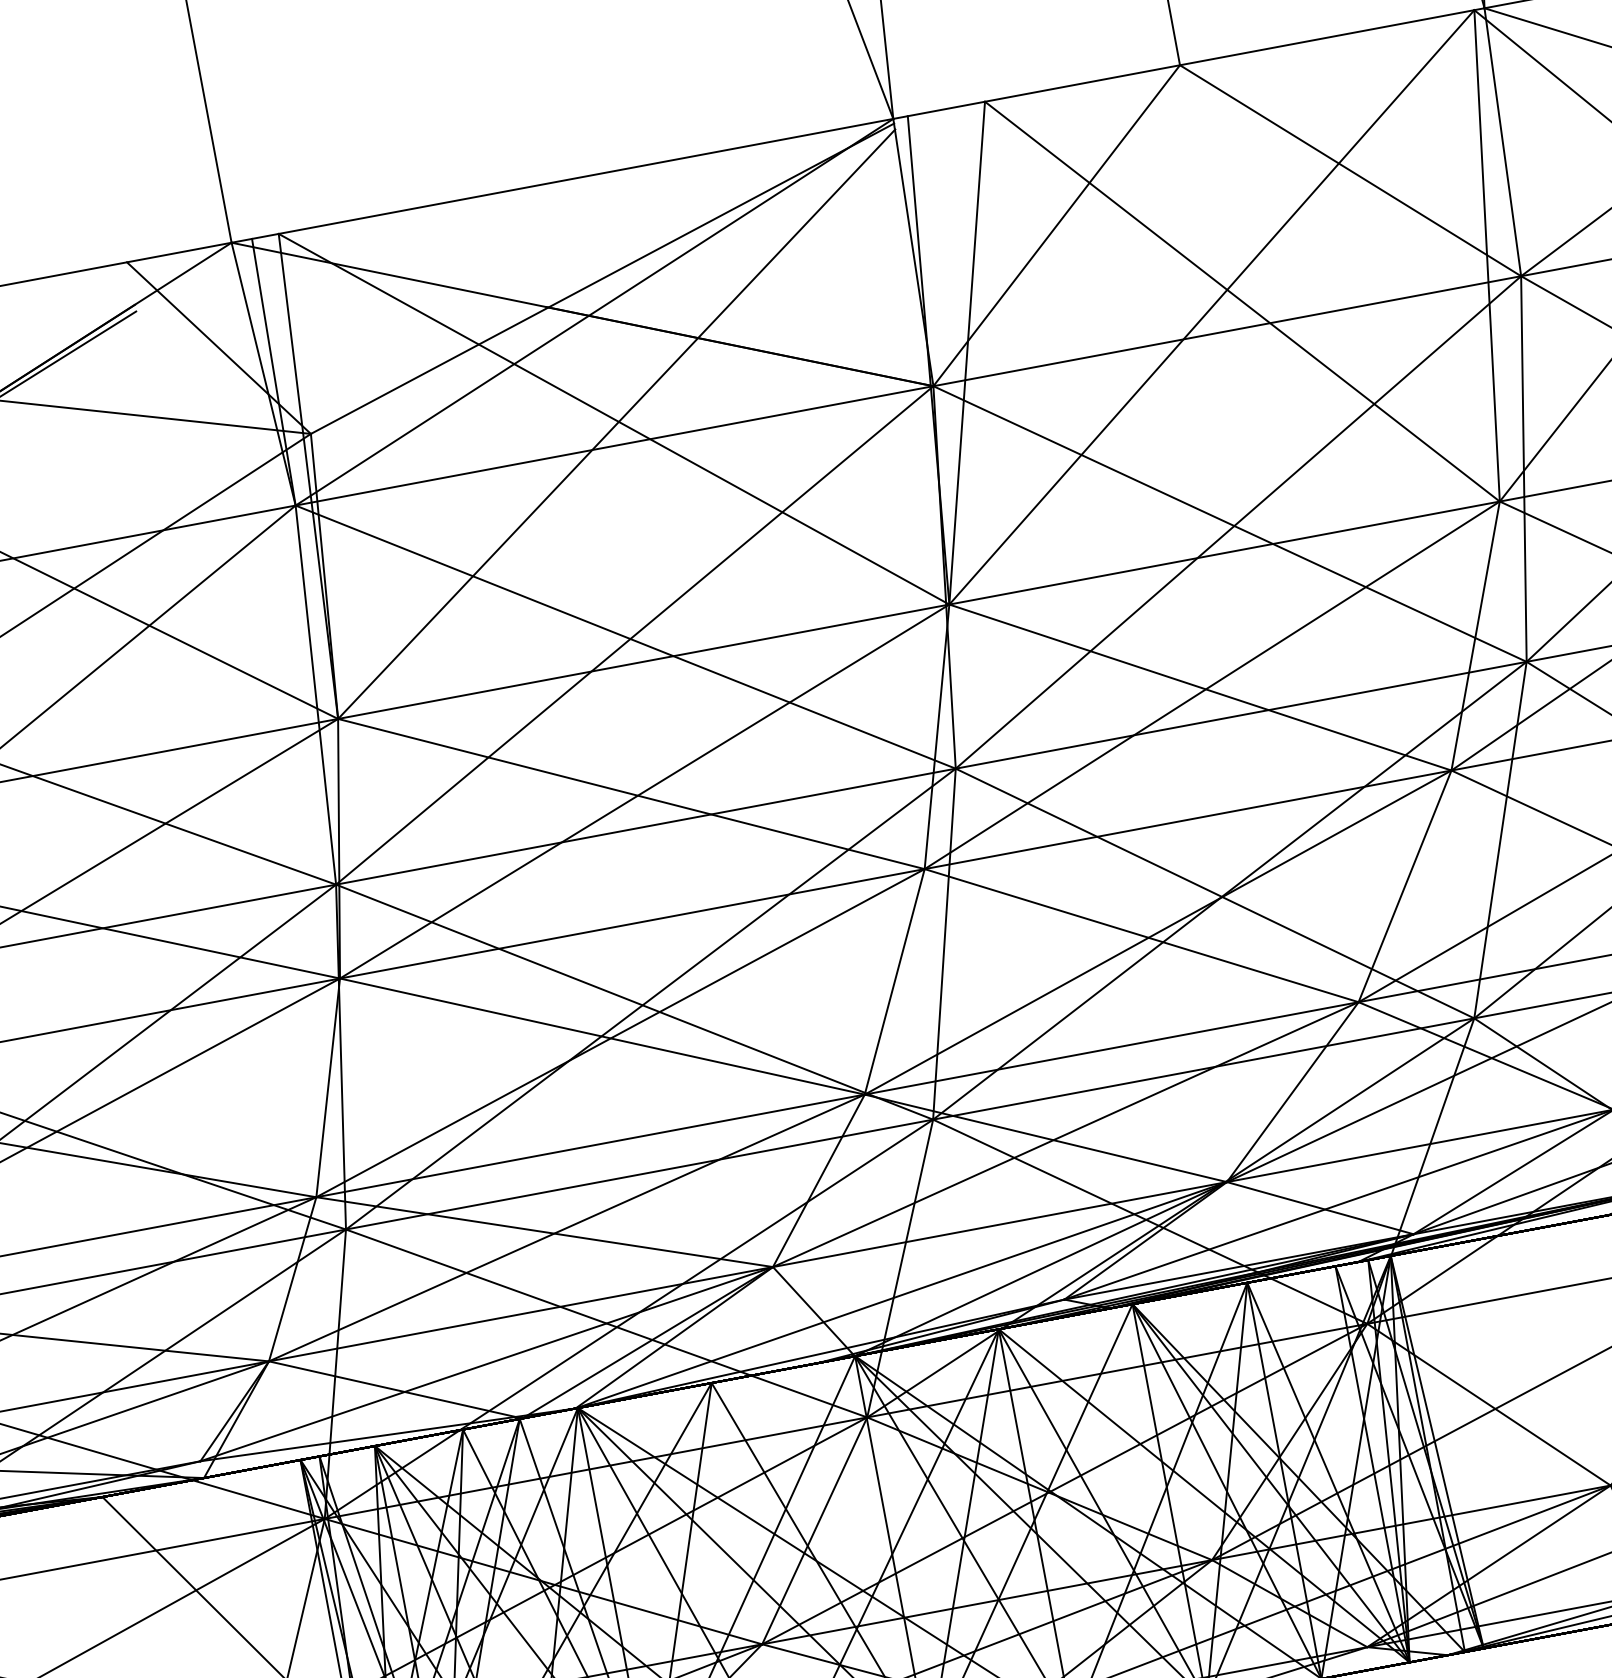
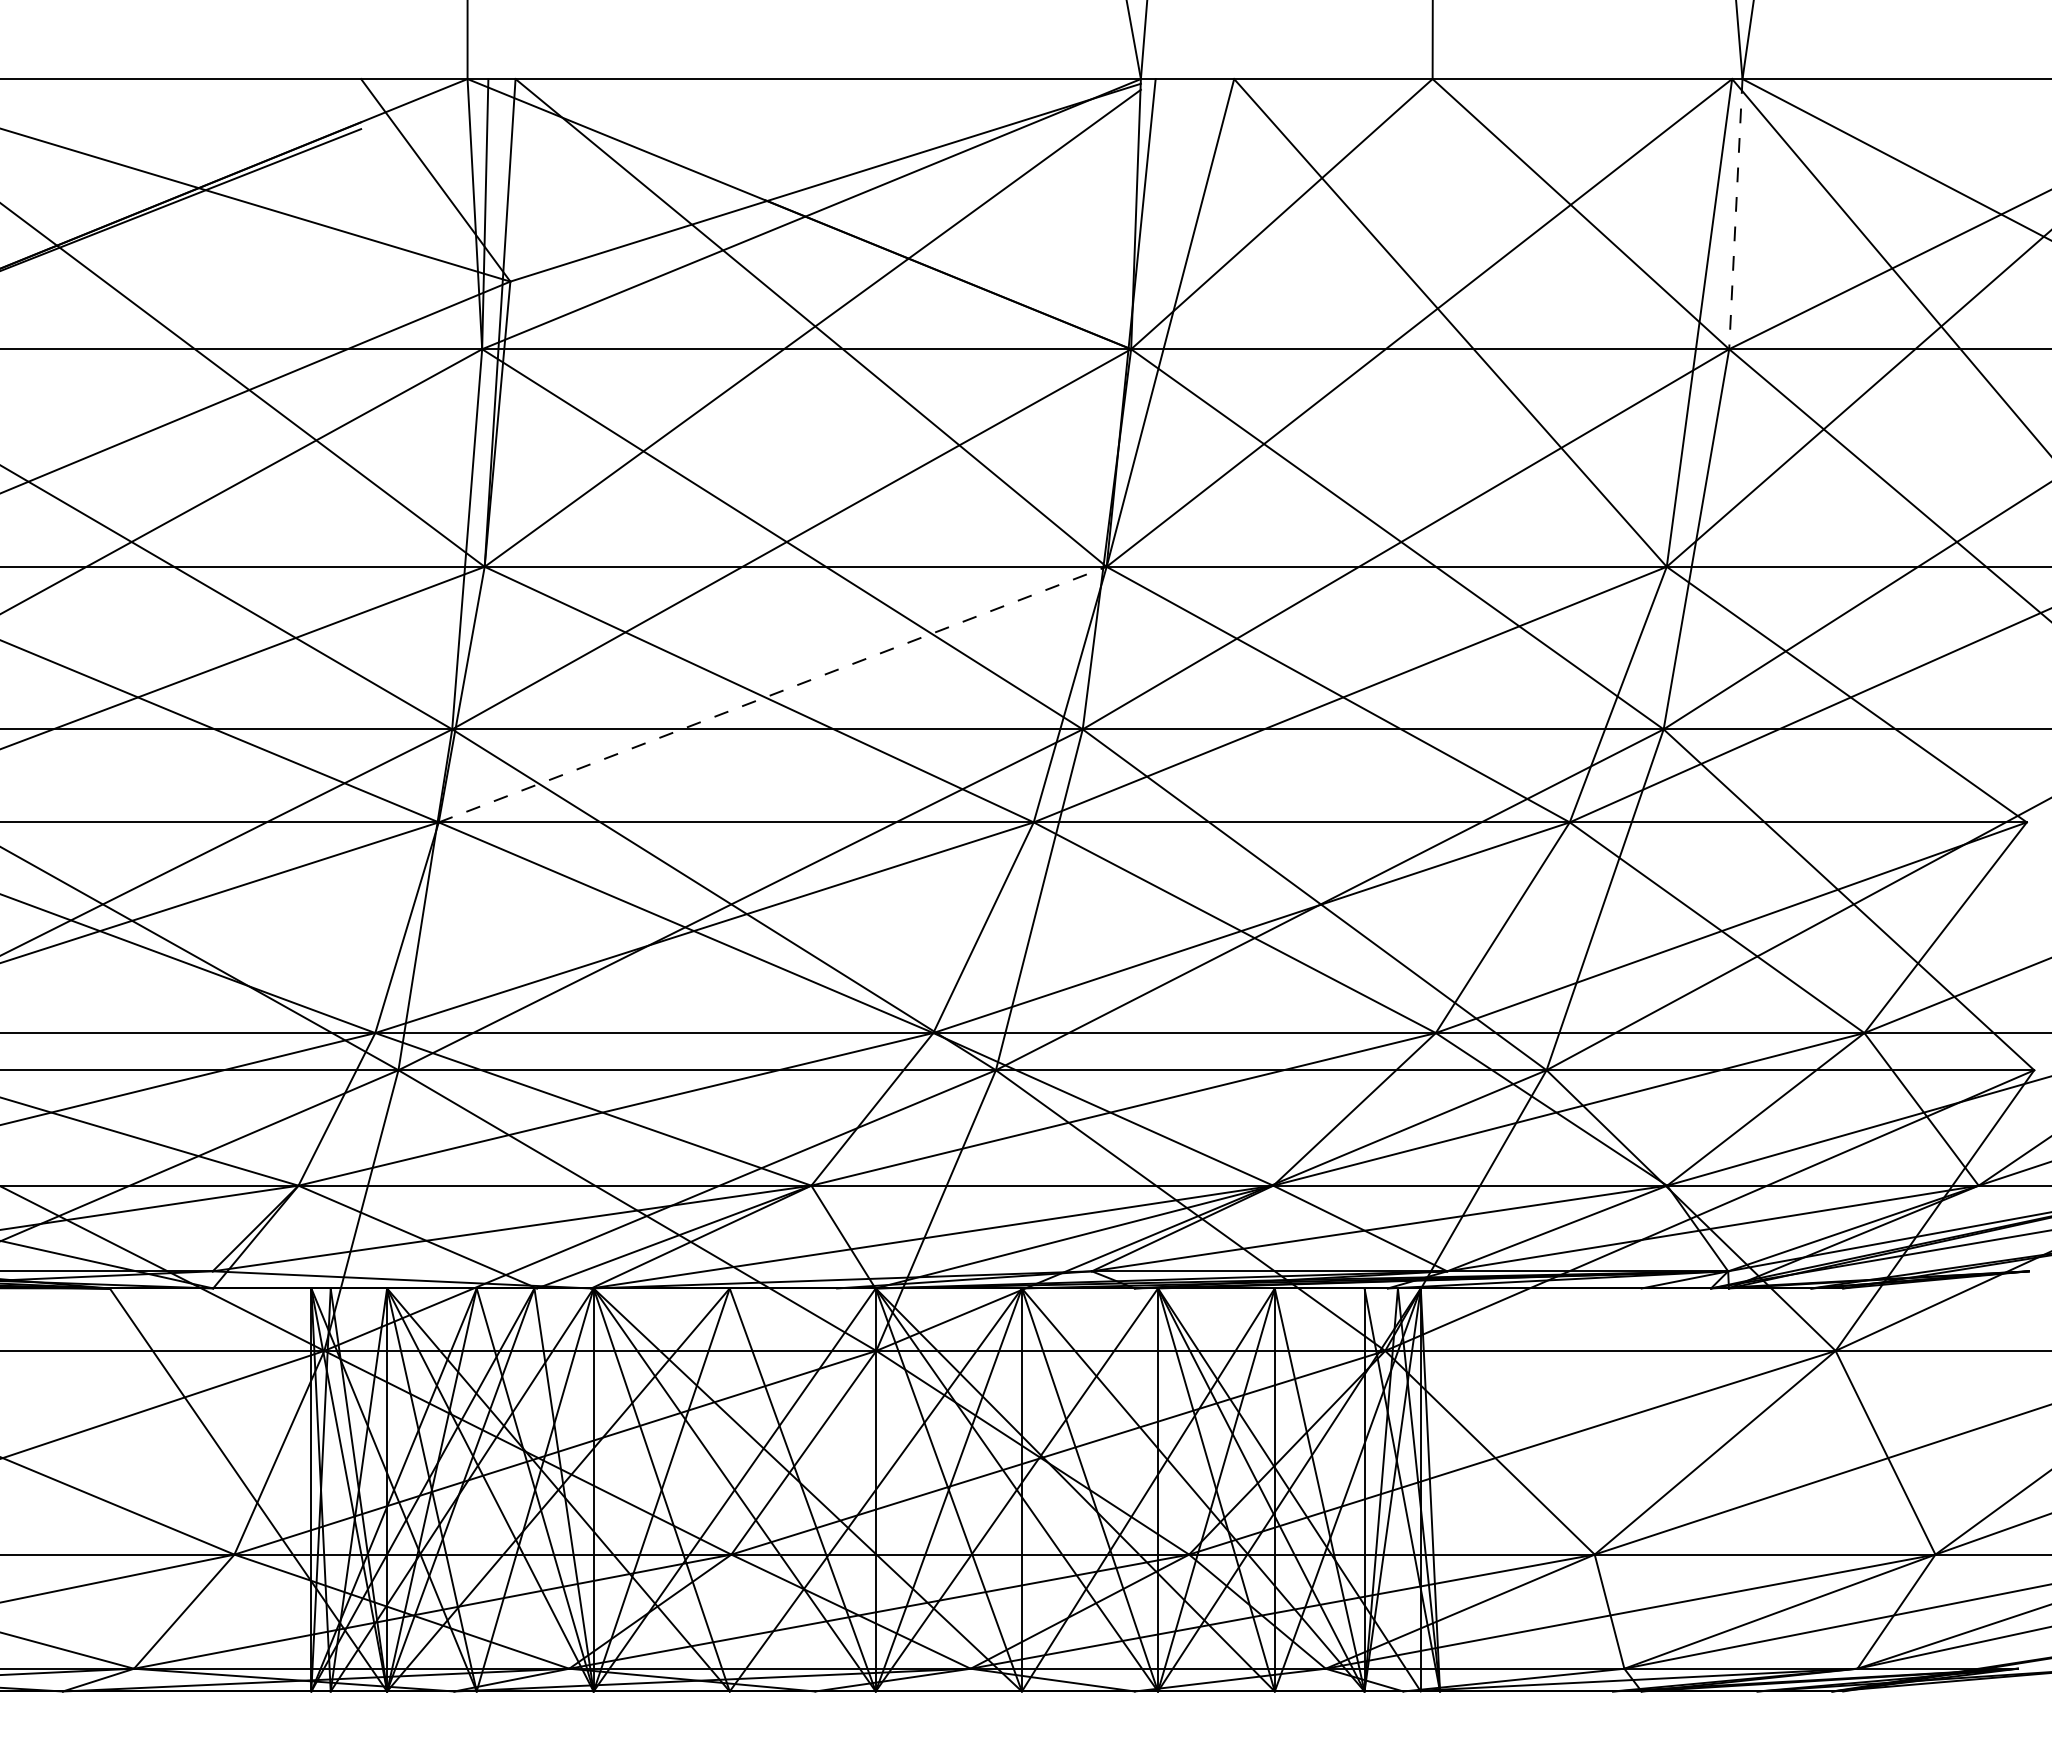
line: (1502, 142) -> (1735, 214), solid -> dashed
line: (644, 791) -> (772, 694), solid -> dashed

